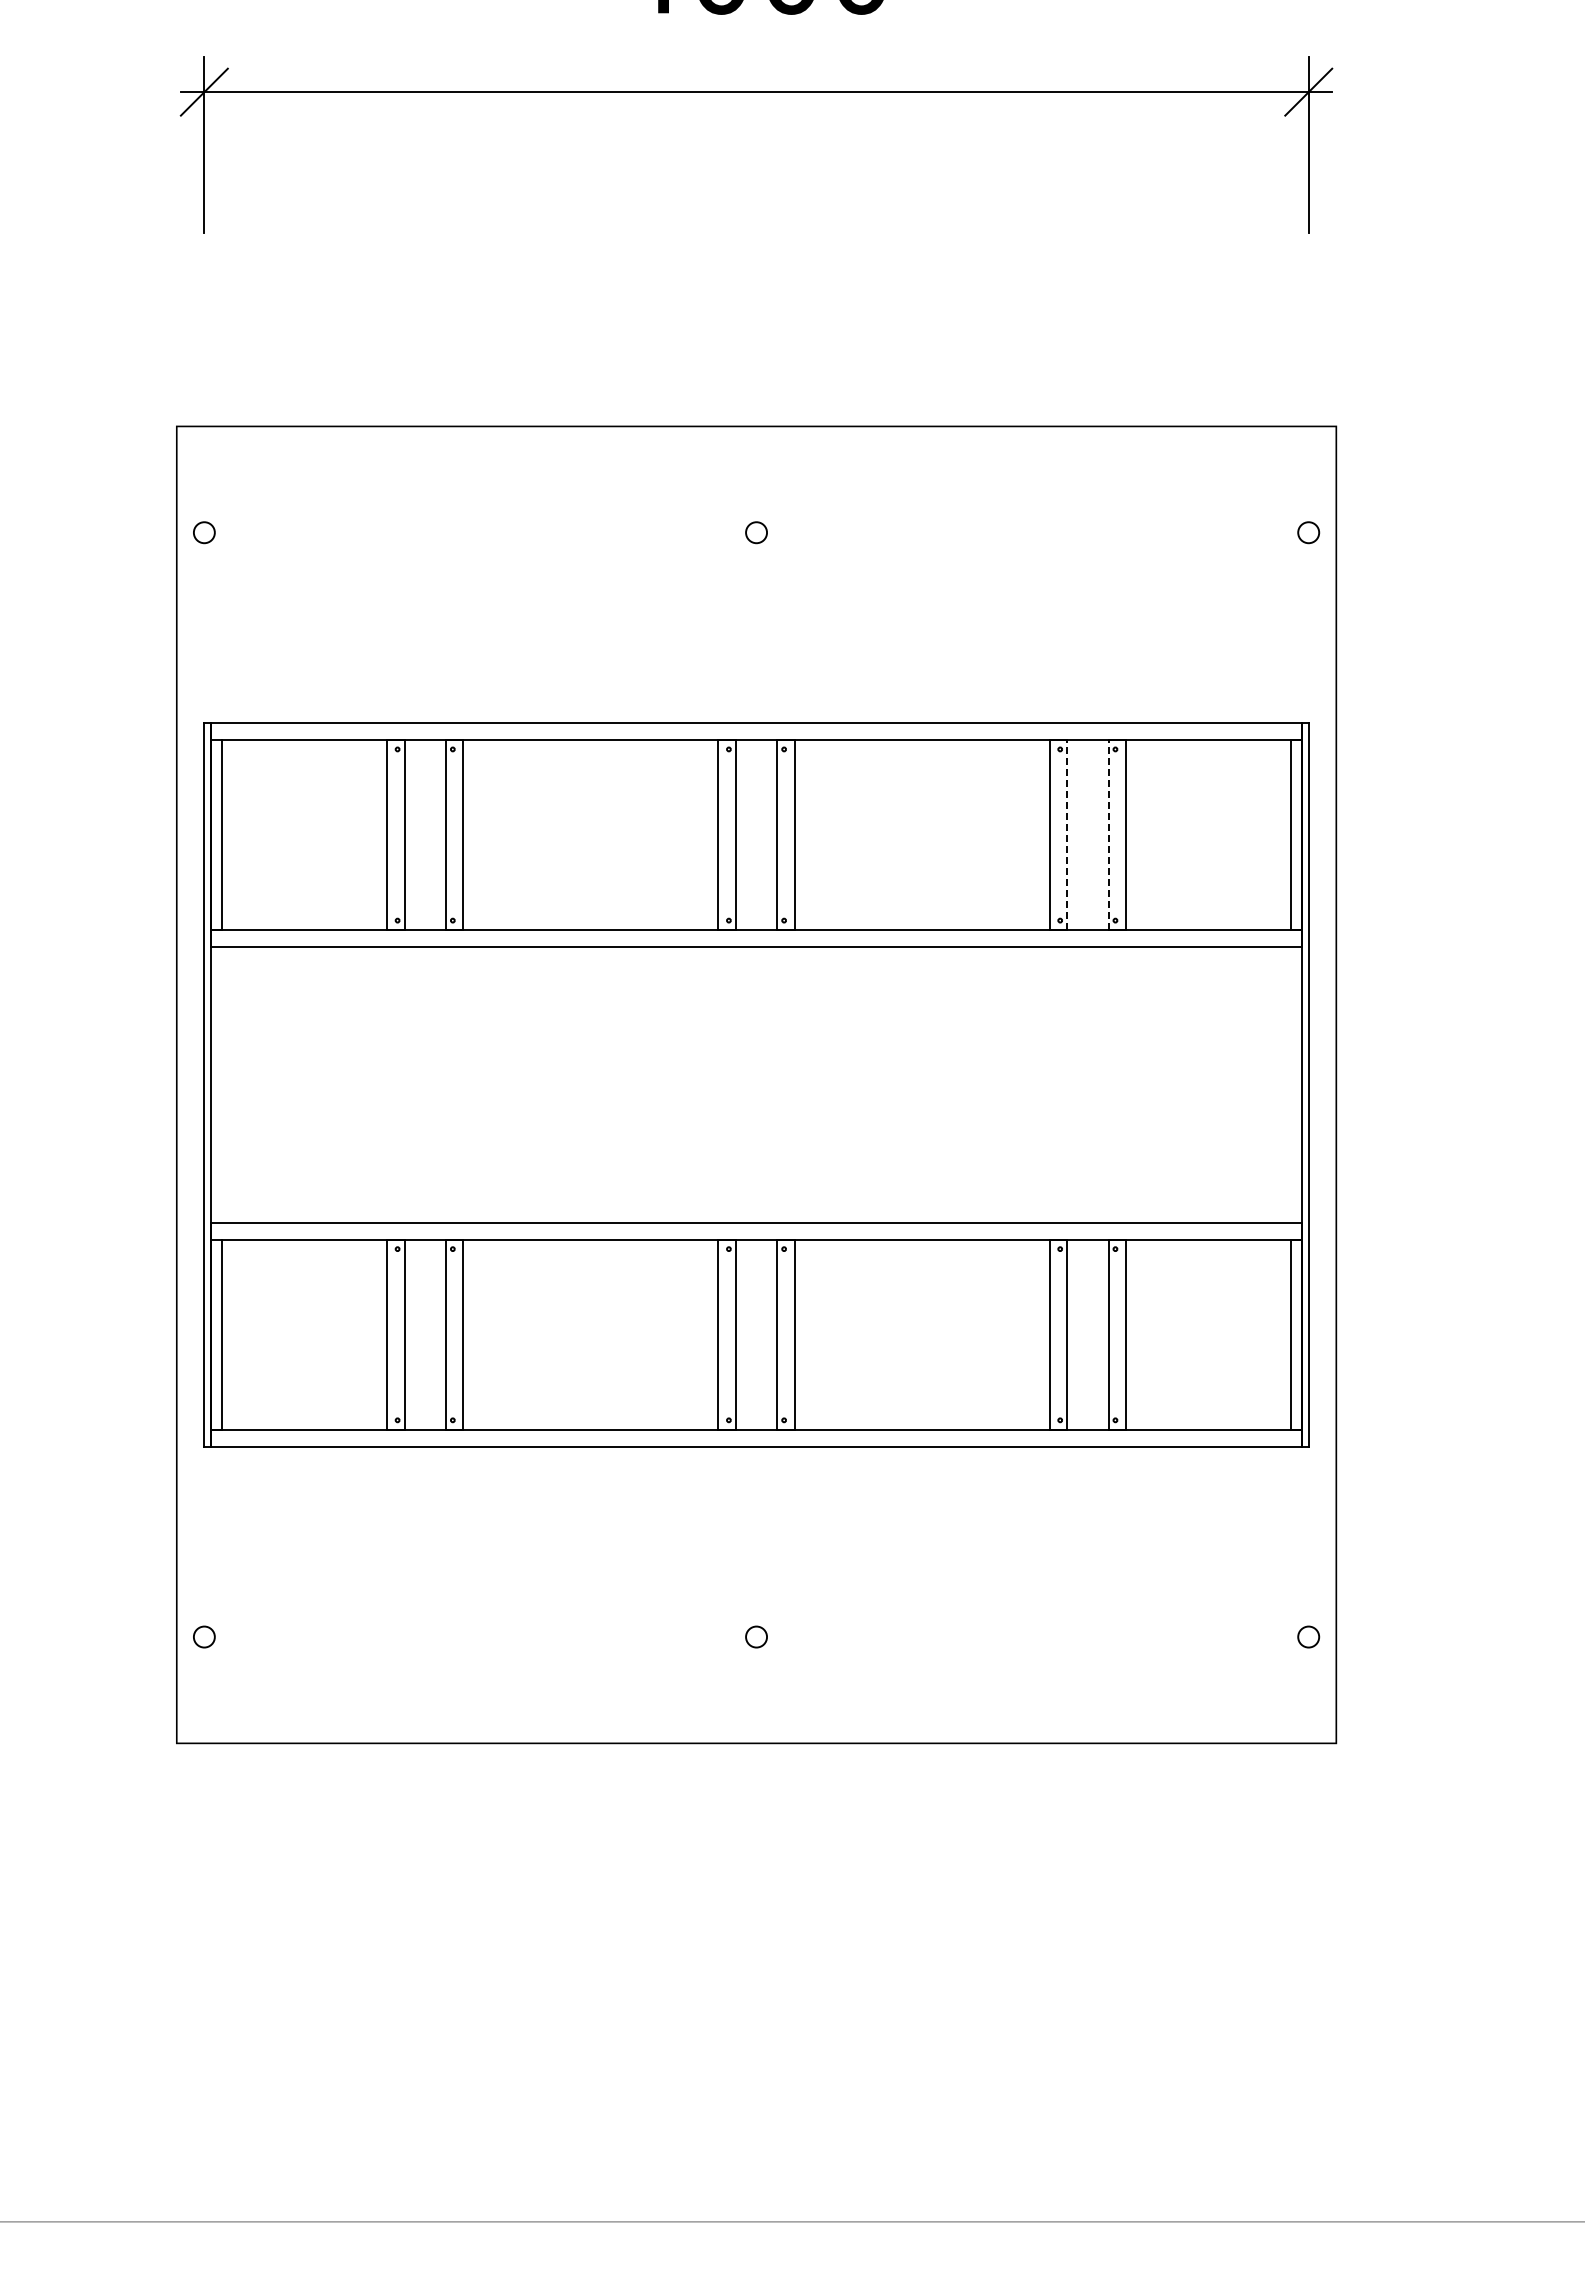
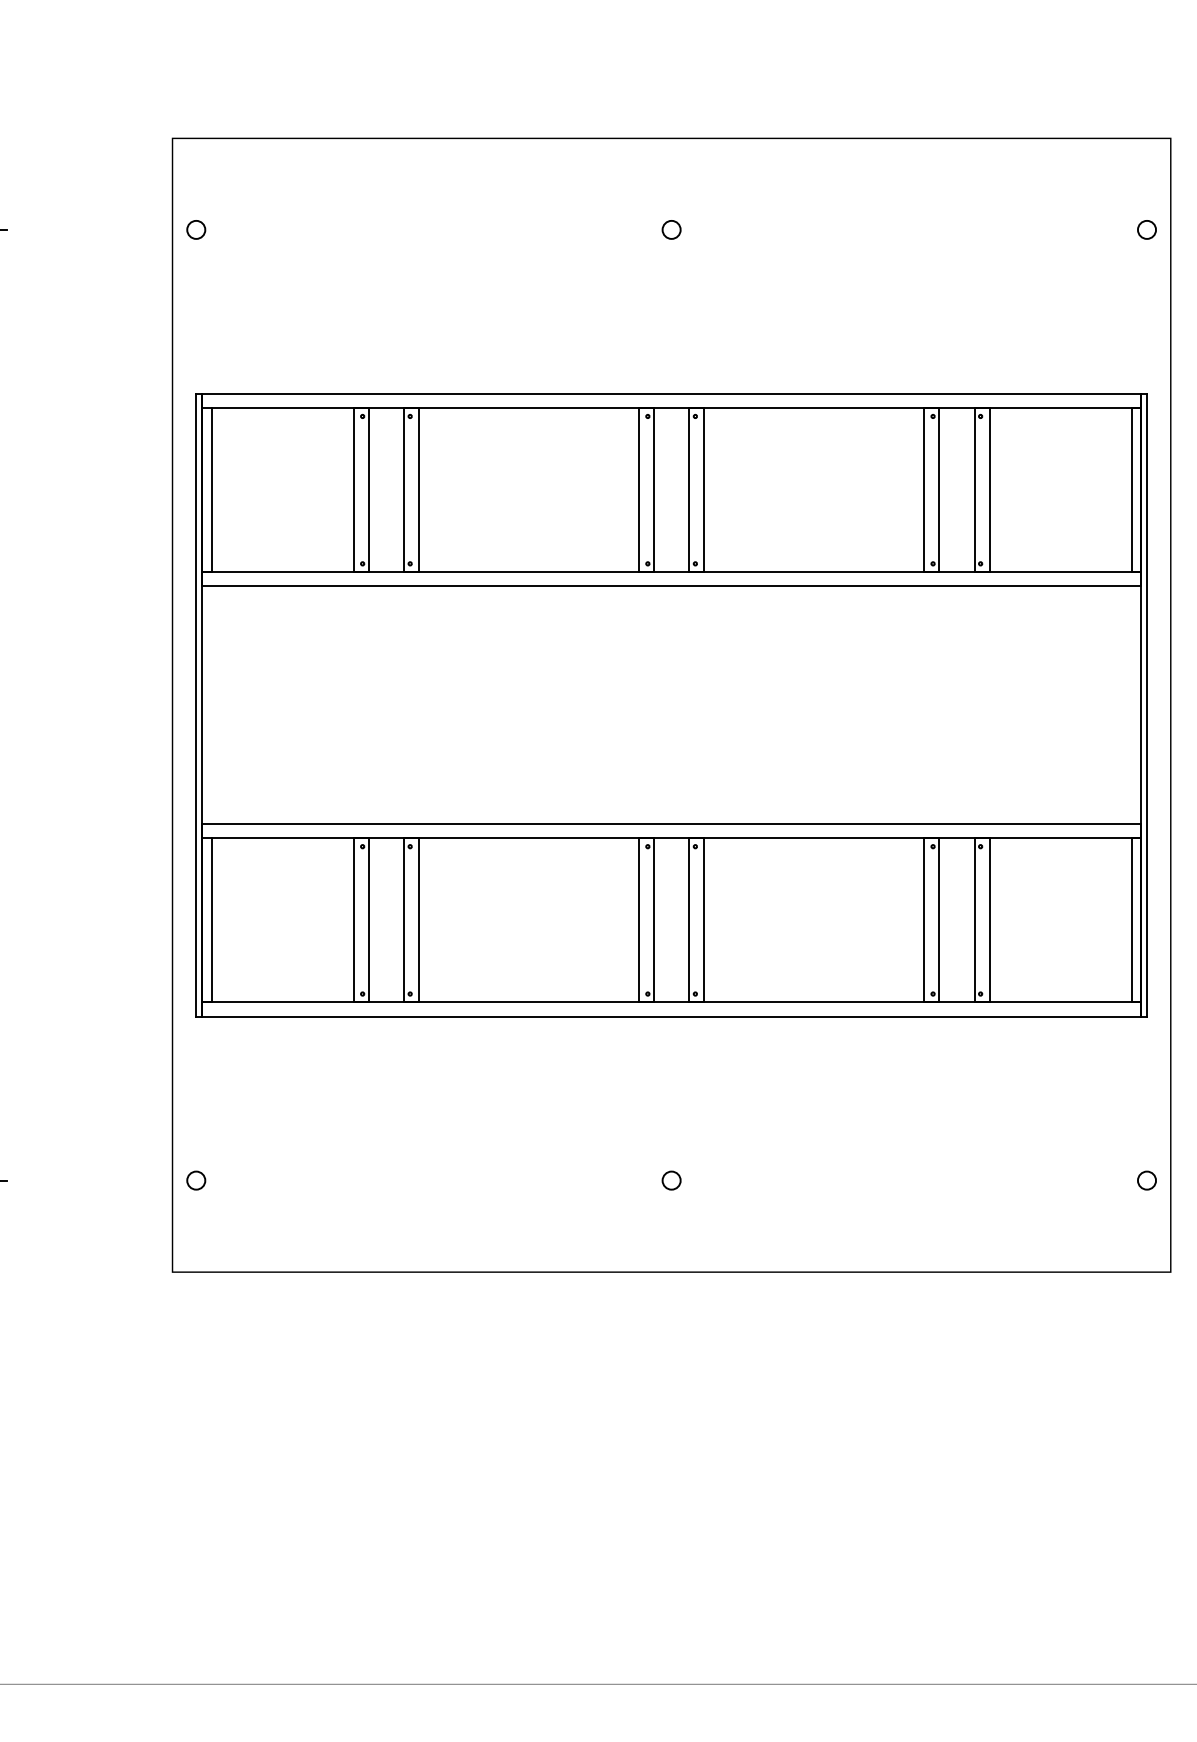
line: (1067, 834) -> (939, 489), dashed -> solid
line: (1108, 834) -> (974, 489), dashed -> solid

